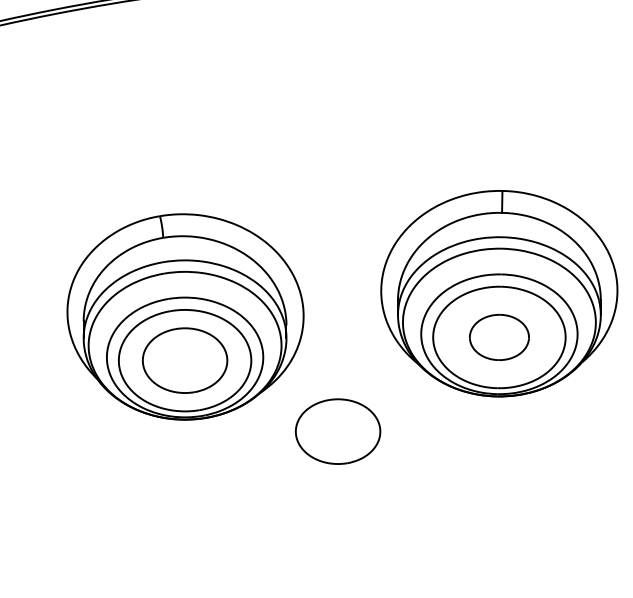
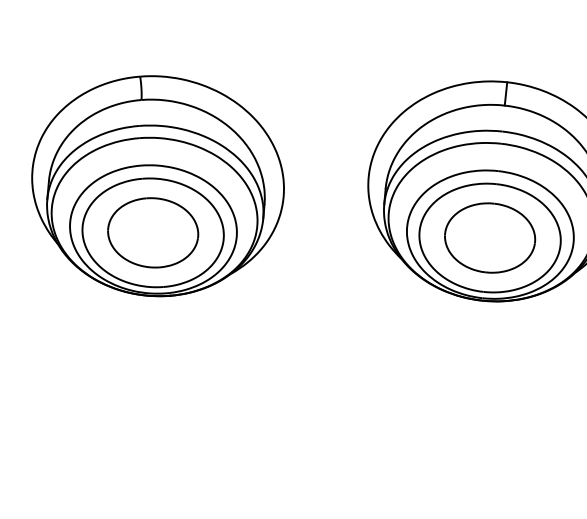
part: (499, 337) -> (490, 238), size x1.43
part: (338, 431) -> (309, 322), removed

